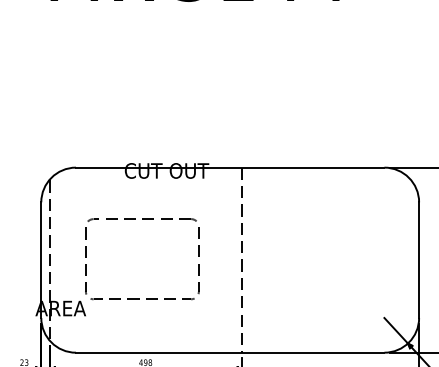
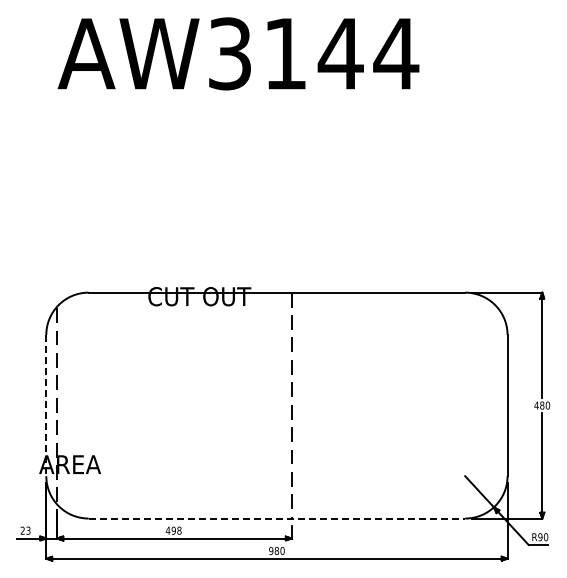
line: (41, 260) -> (46, 405), solid -> dashed
part: (138, 298) -> (165, 452), removed
line: (230, 352) -> (277, 518), solid -> dashed

